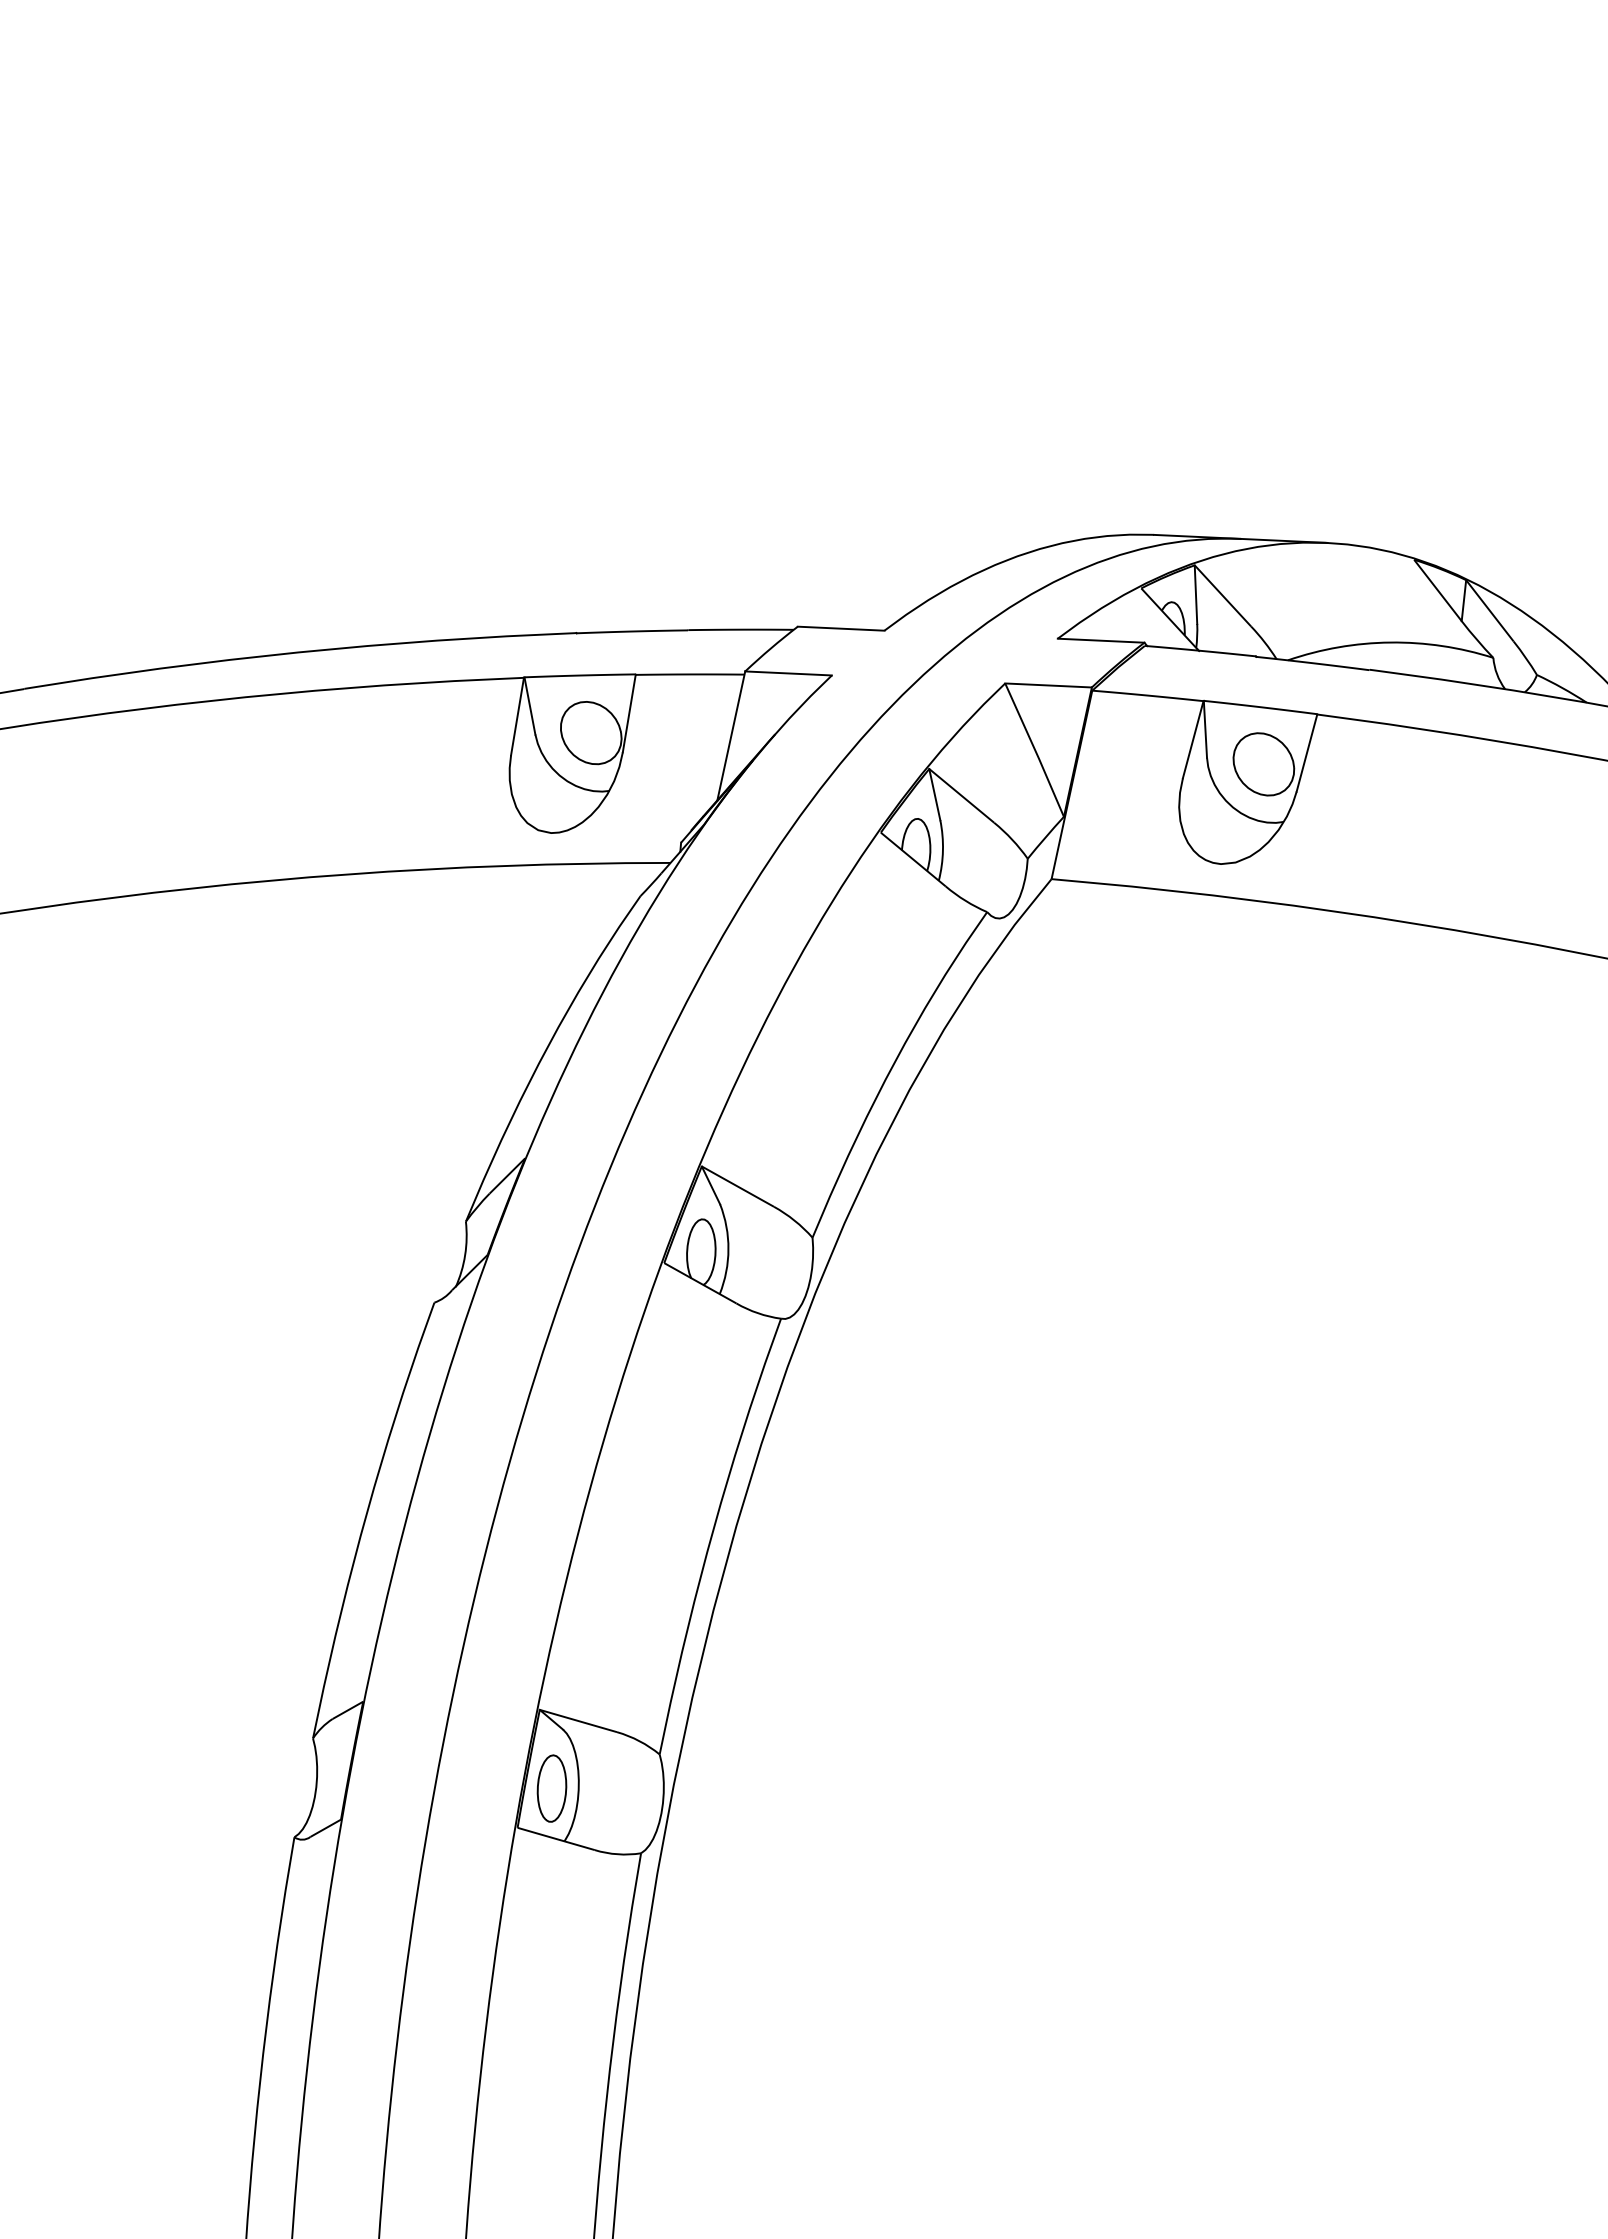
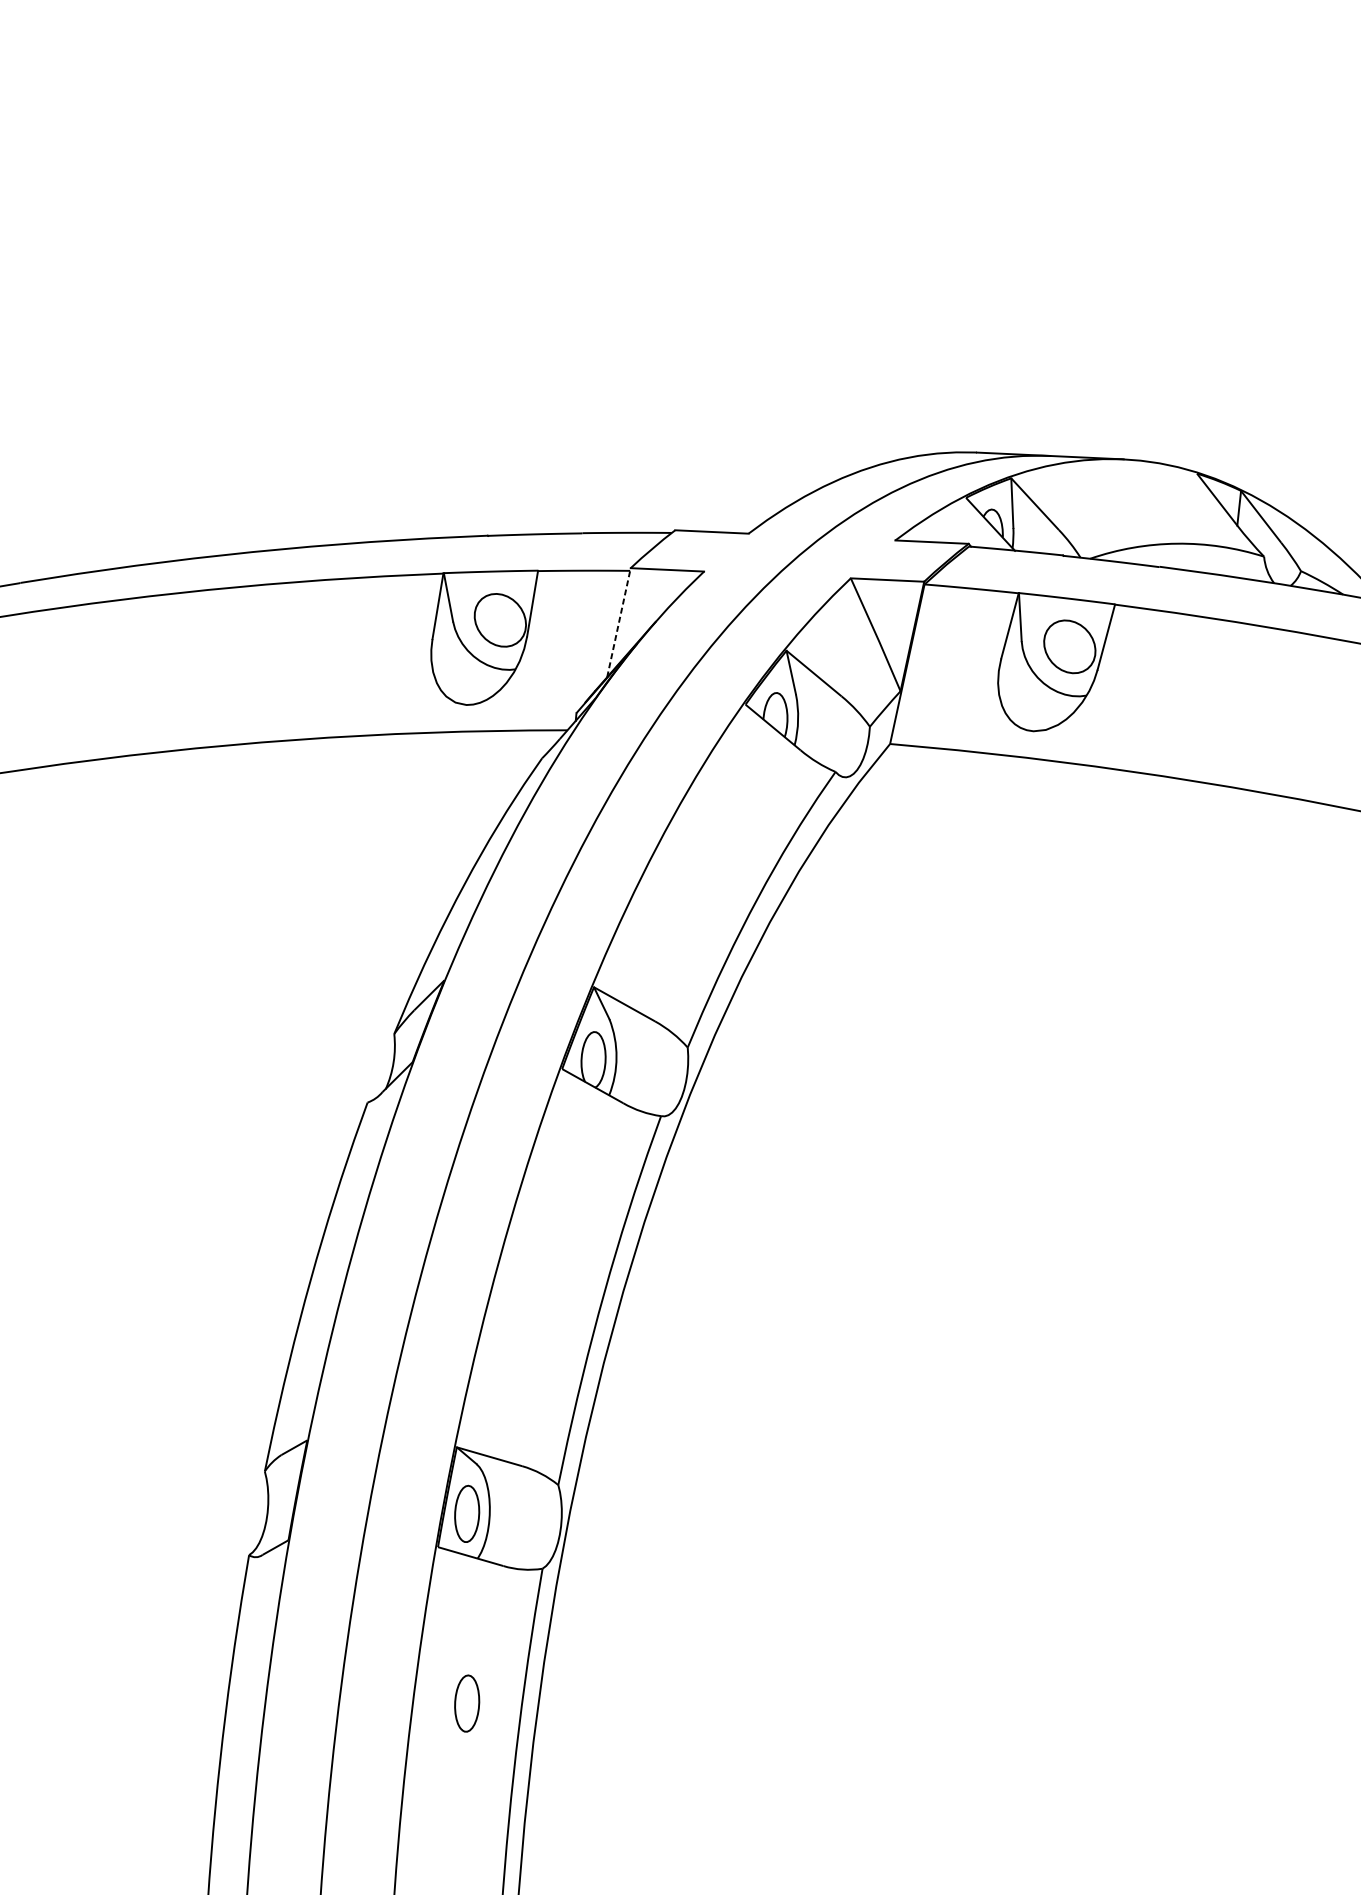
line: (731, 735) -> (619, 622), solid -> dashed
part: (551, 2012) -> (466, 1703), added

